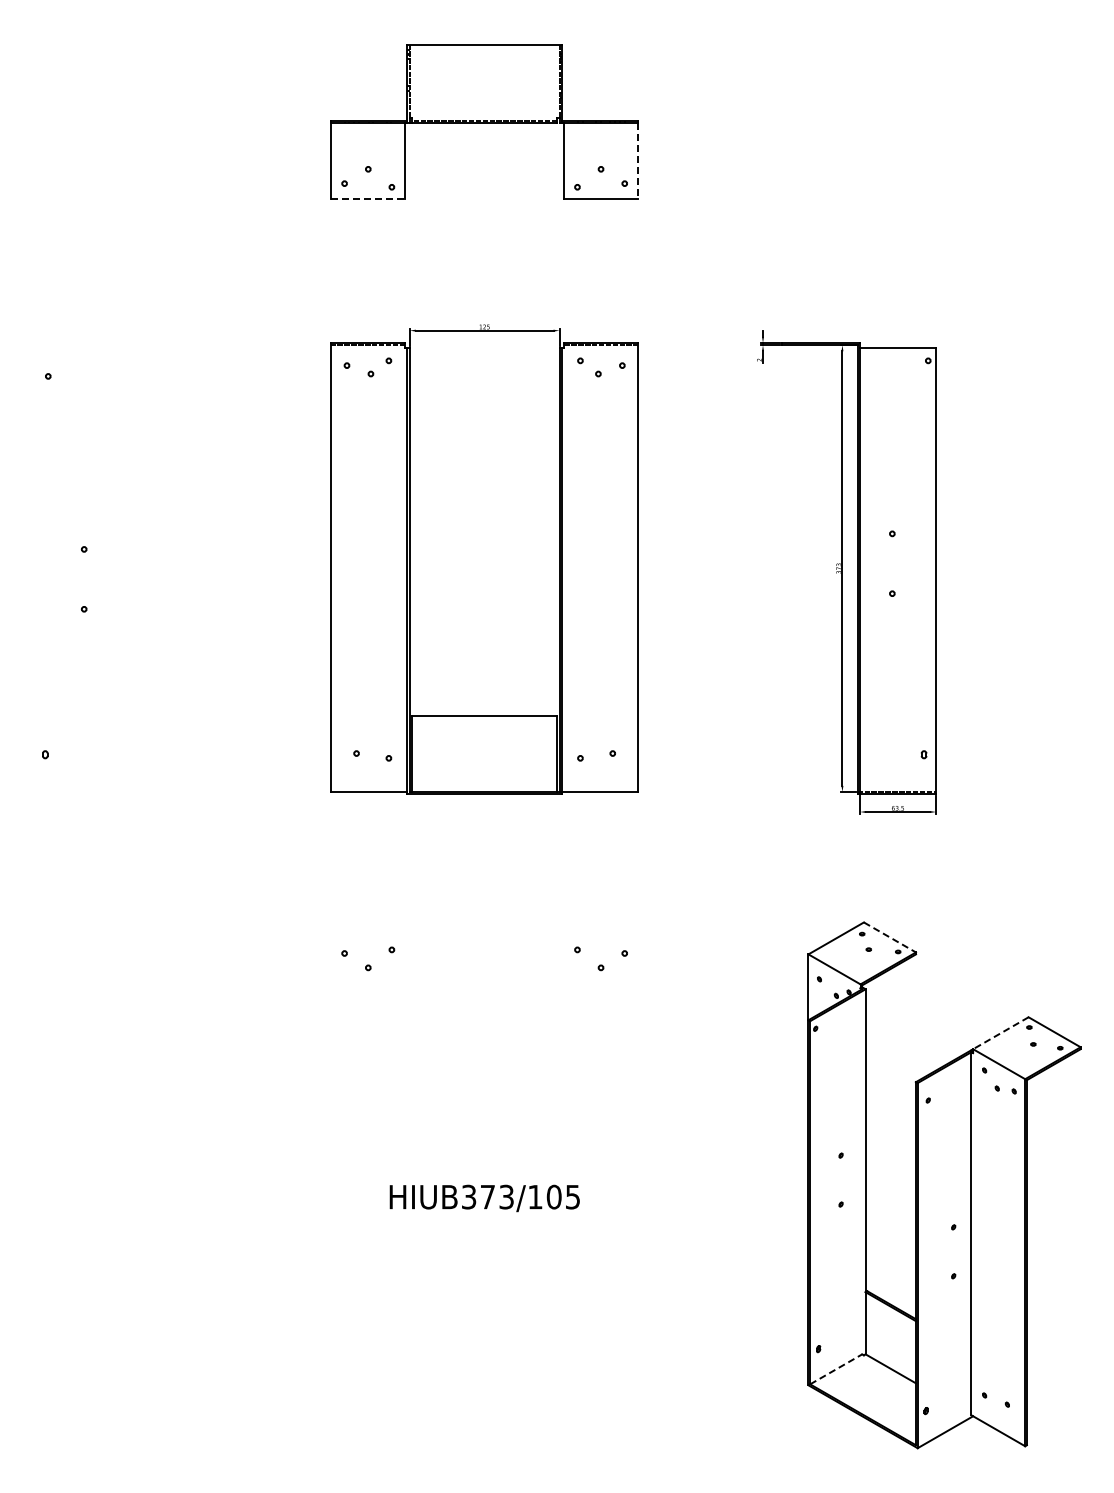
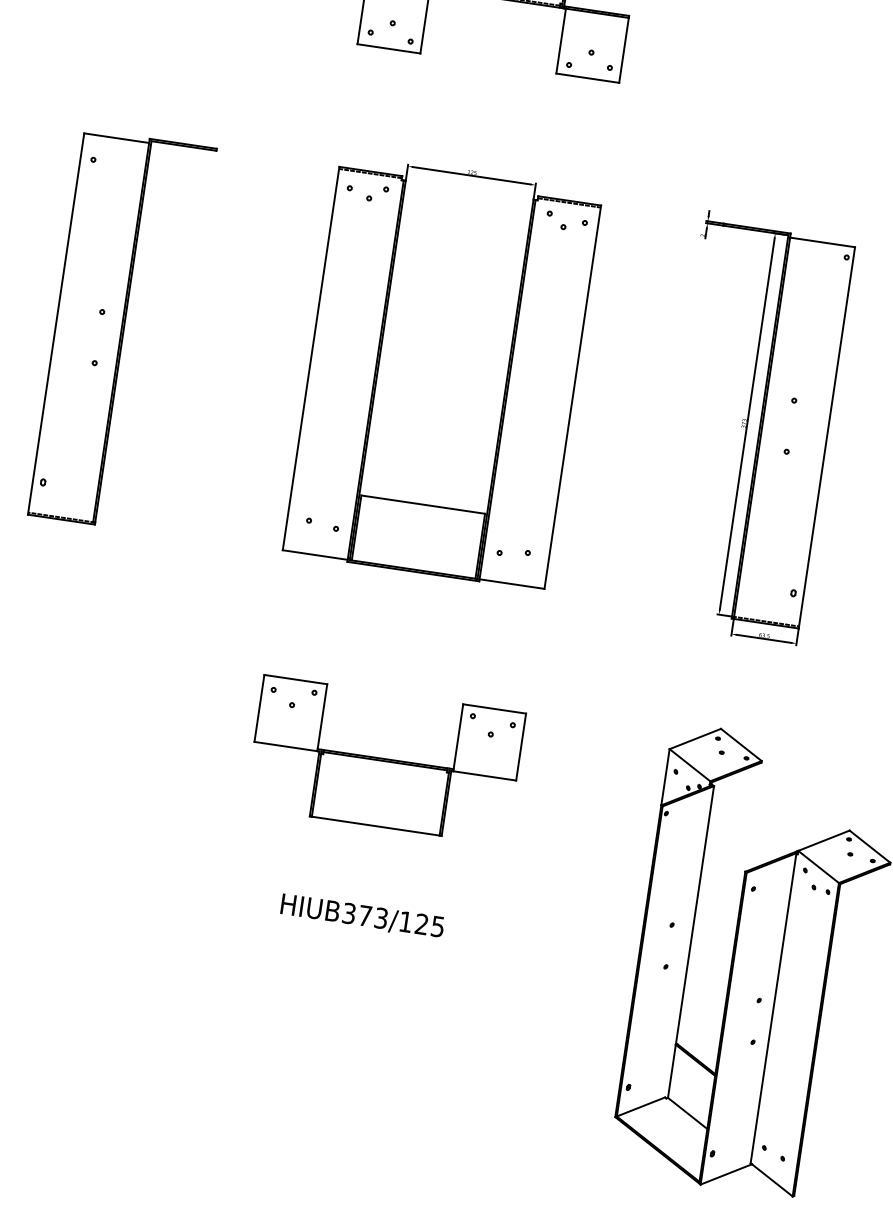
line: (637, 161) -> (623, 50), dashed -> solid
line: (368, 199) -> (389, 49), dashed -> solid
part: (110, 568) -> (122, 331), added
line: (890, 937) -> (741, 745), dashed -> solid
part: (484, 1014) -> (385, 759), added
line: (1000, 1033) -> (823, 840), dashed -> solid
text: (553, 1196) -> (421, 923), HIUB373/105 -> HIUB373/125
line: (836, 1369) -> (641, 1107), dashed -> solid

